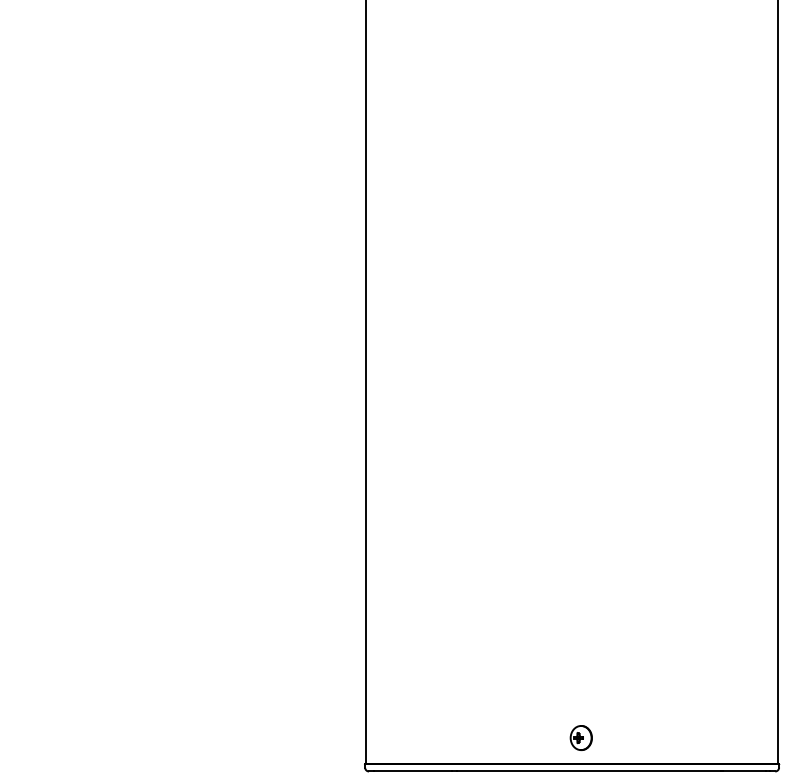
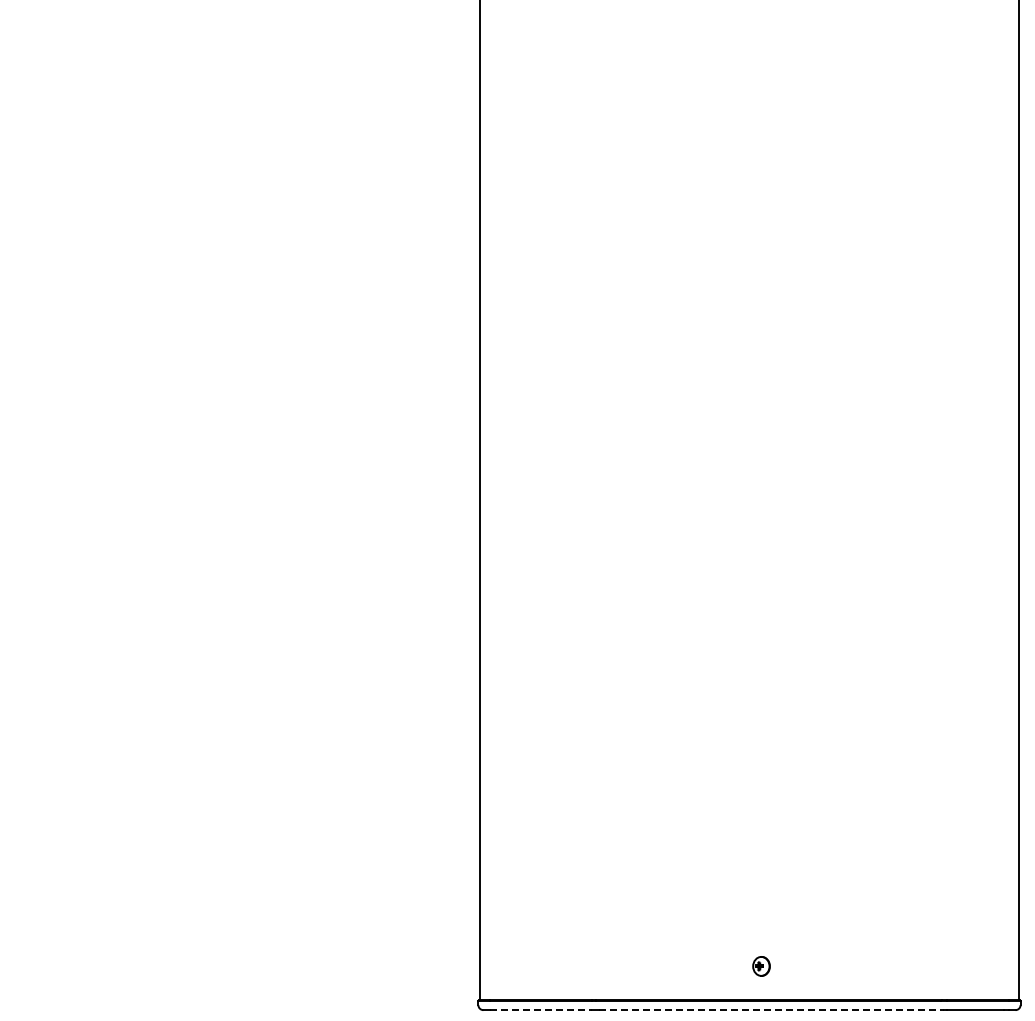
part: (581, 738) -> (761, 966), size x0.6
line: (413, 771) -> (541, 1010), solid -> dashed
line: (588, 771) -> (771, 1010), solid -> dashed

